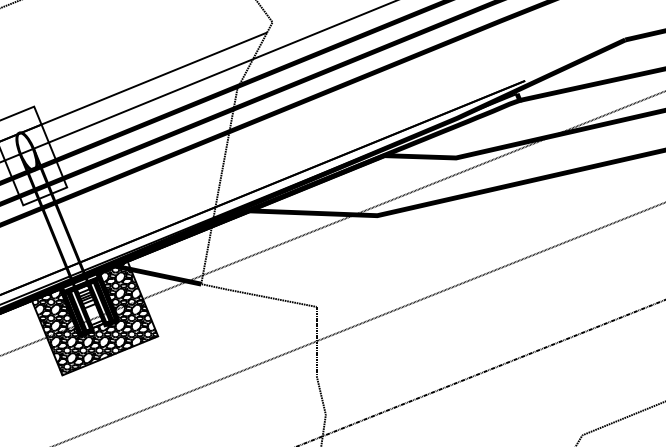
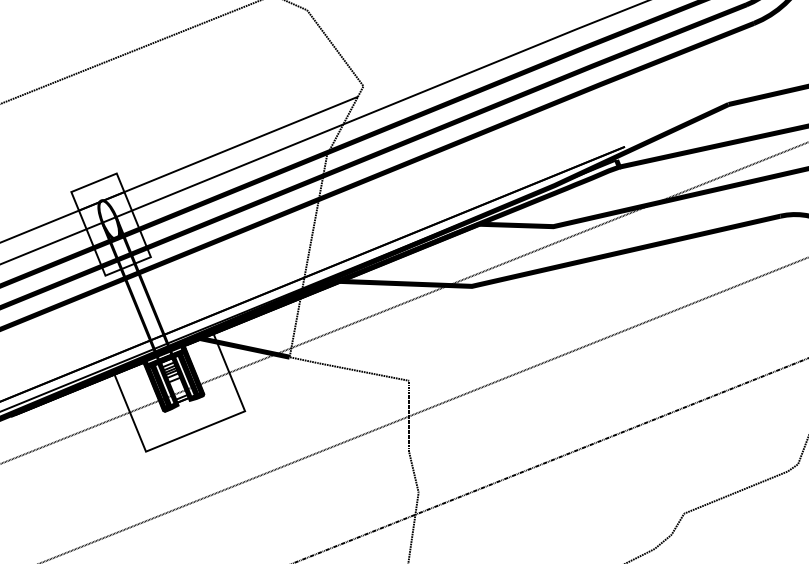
hatch: (94, 317) -> (179, 391), removed

